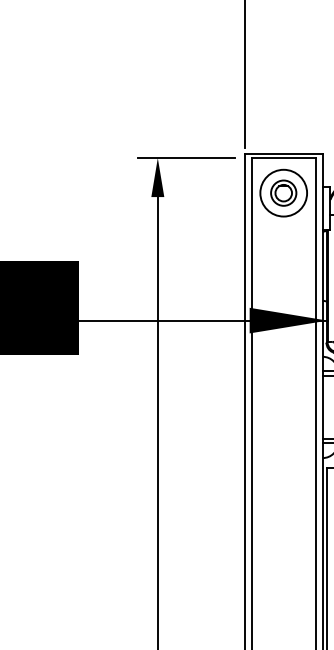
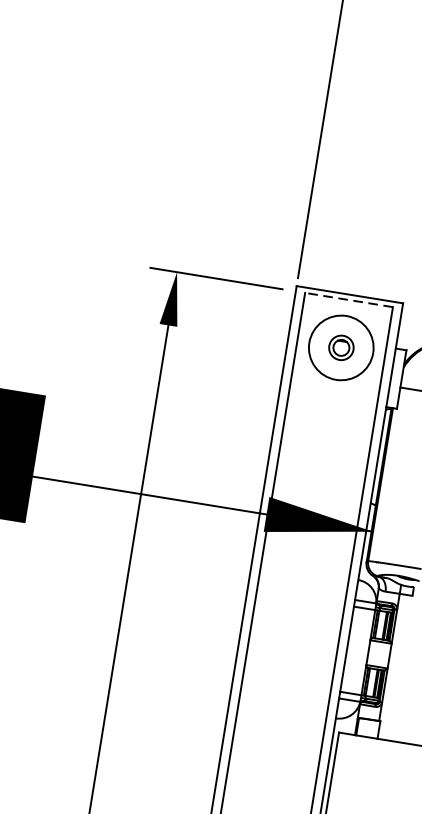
line: (283, 158) -> (348, 300), solid -> dashed
part: (283, 192) -> (341, 346), size x0.7

